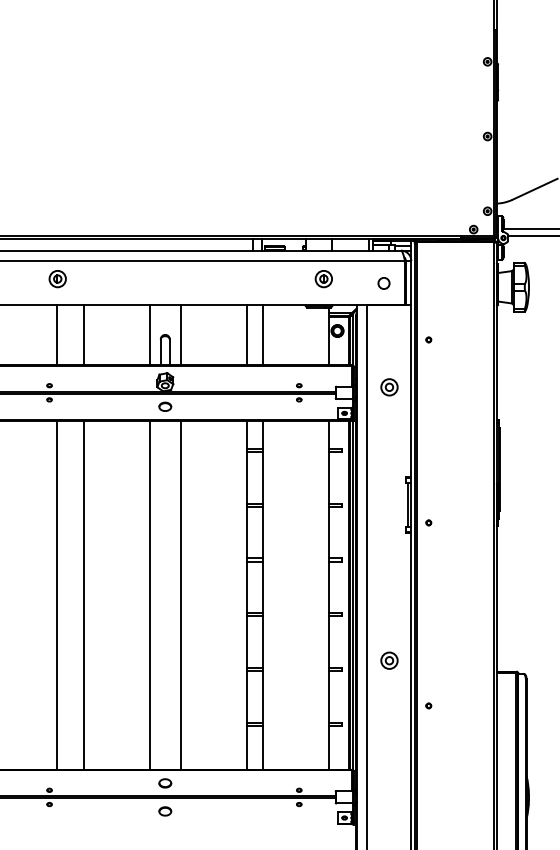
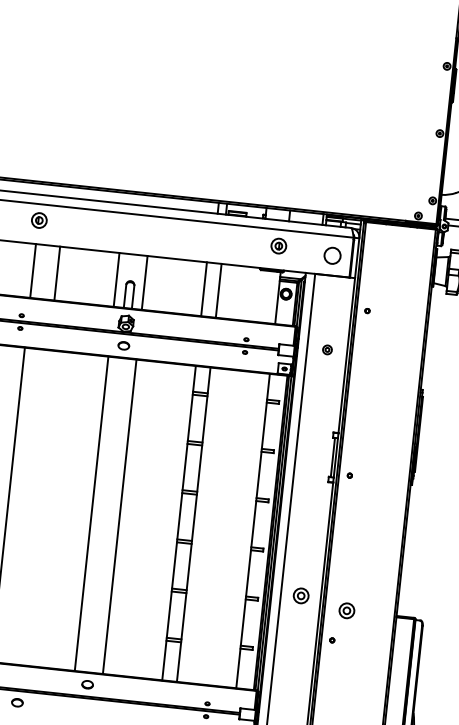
circle: (383, 283) -> (332, 255), size x1.6
part: (389, 387) -> (327, 350), size x0.6
line: (83, 594) -> (32, 506), removed
part: (441, 671) -> (346, 610), added
part: (165, 811) -> (17, 702), moved

